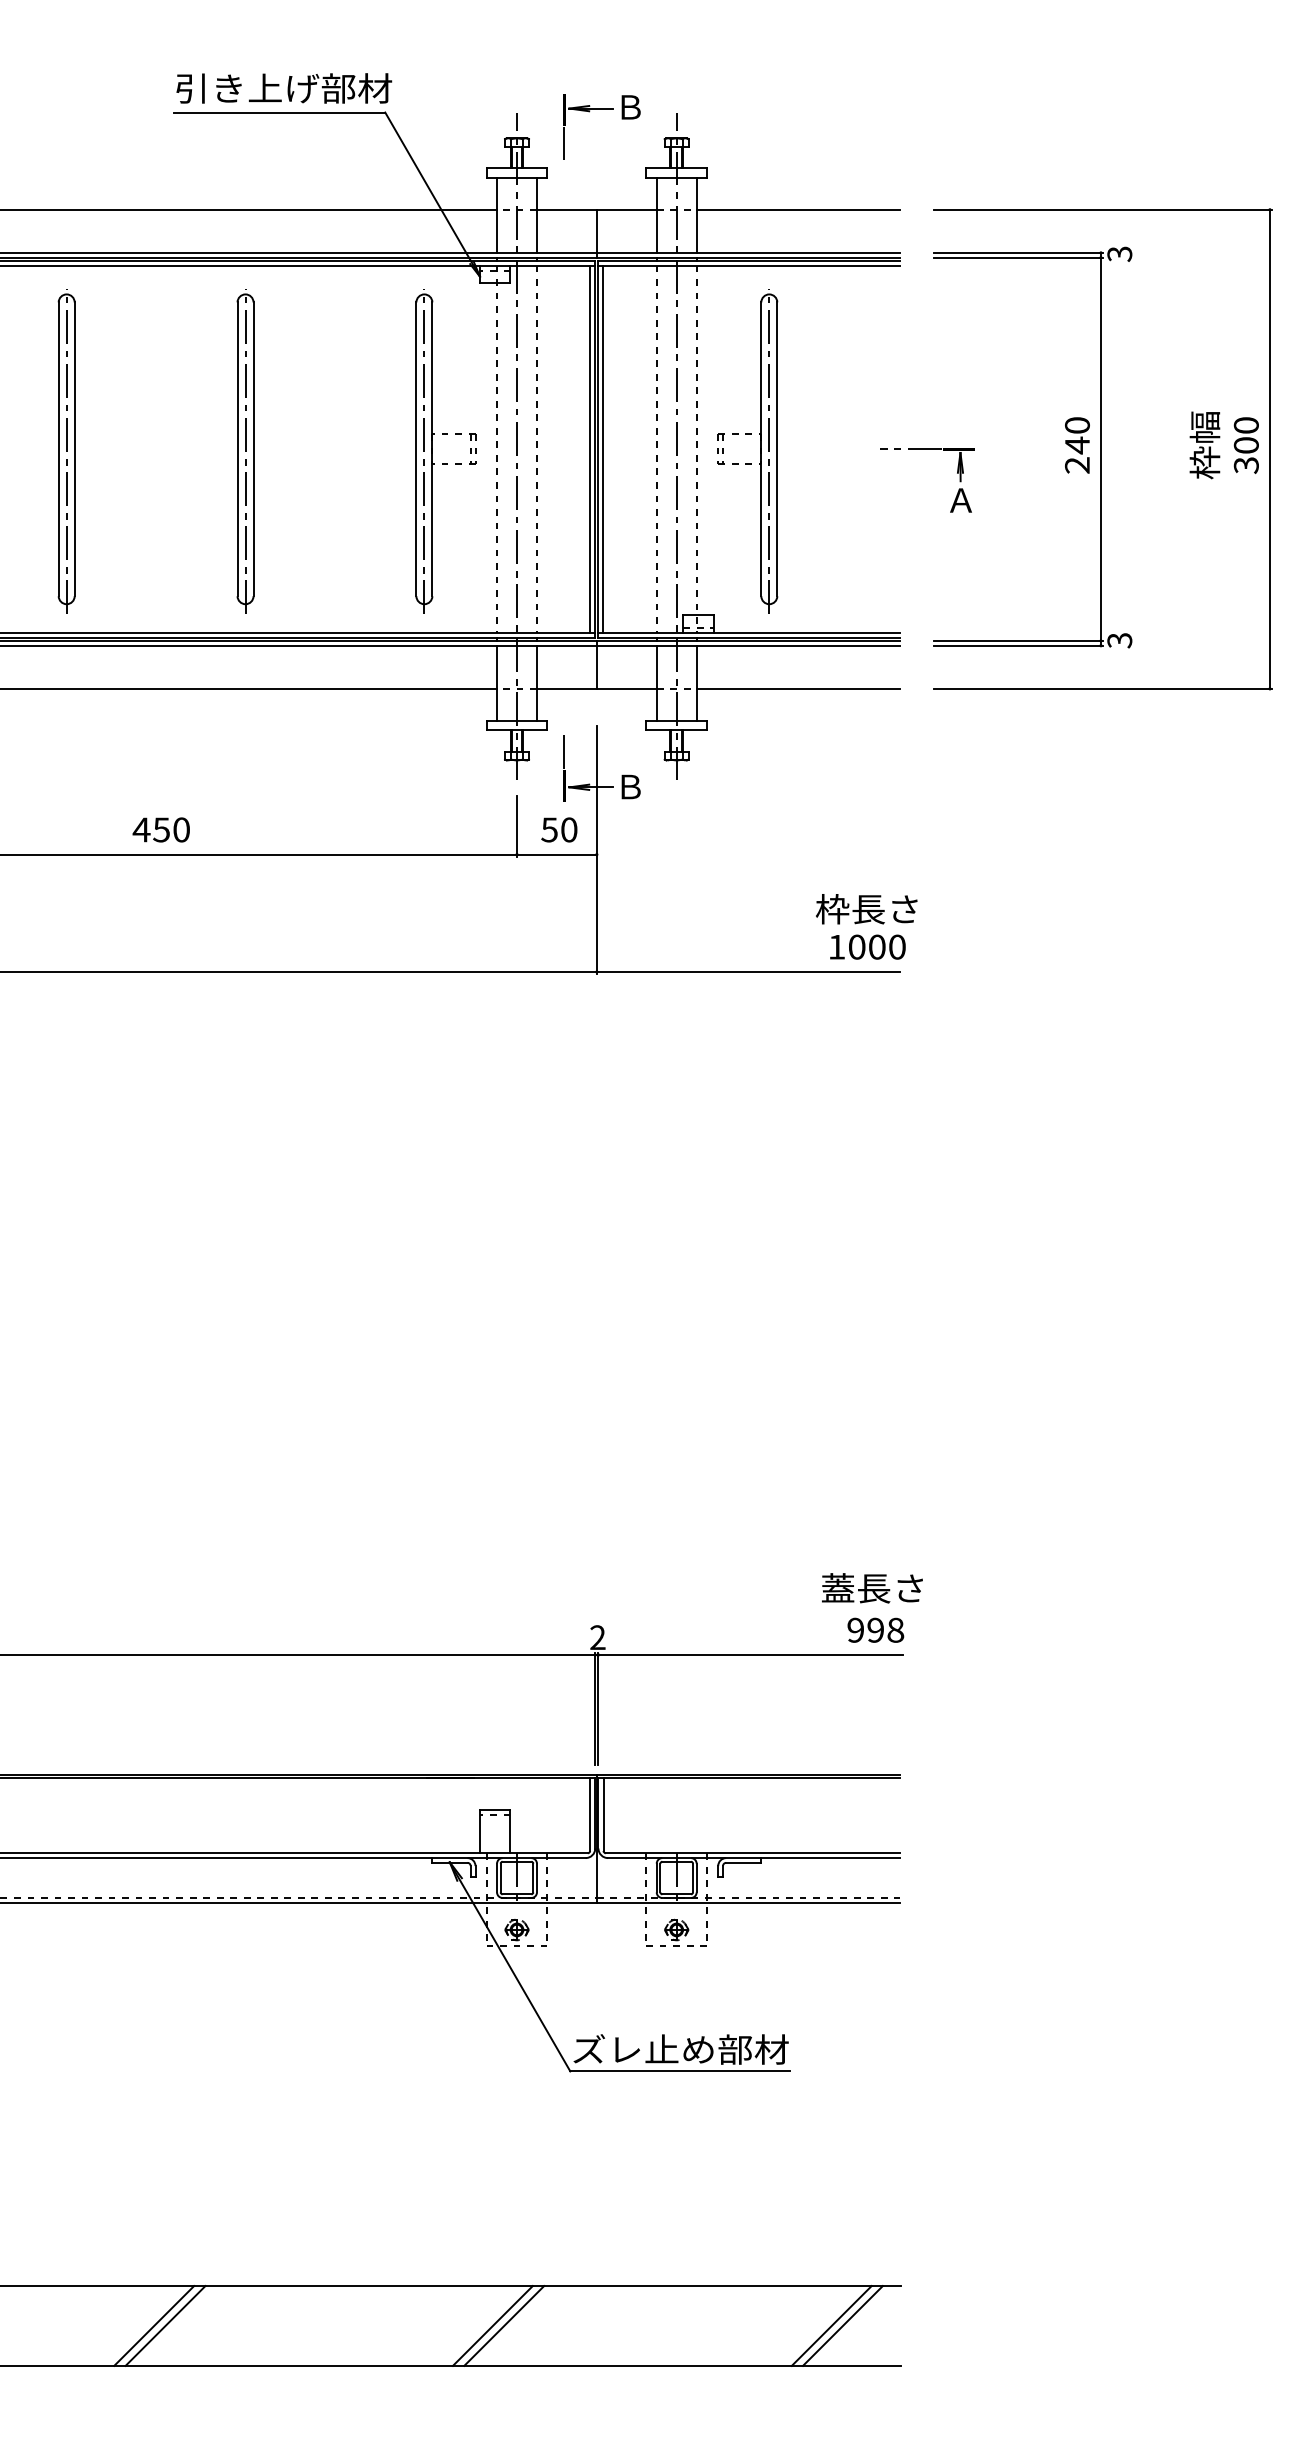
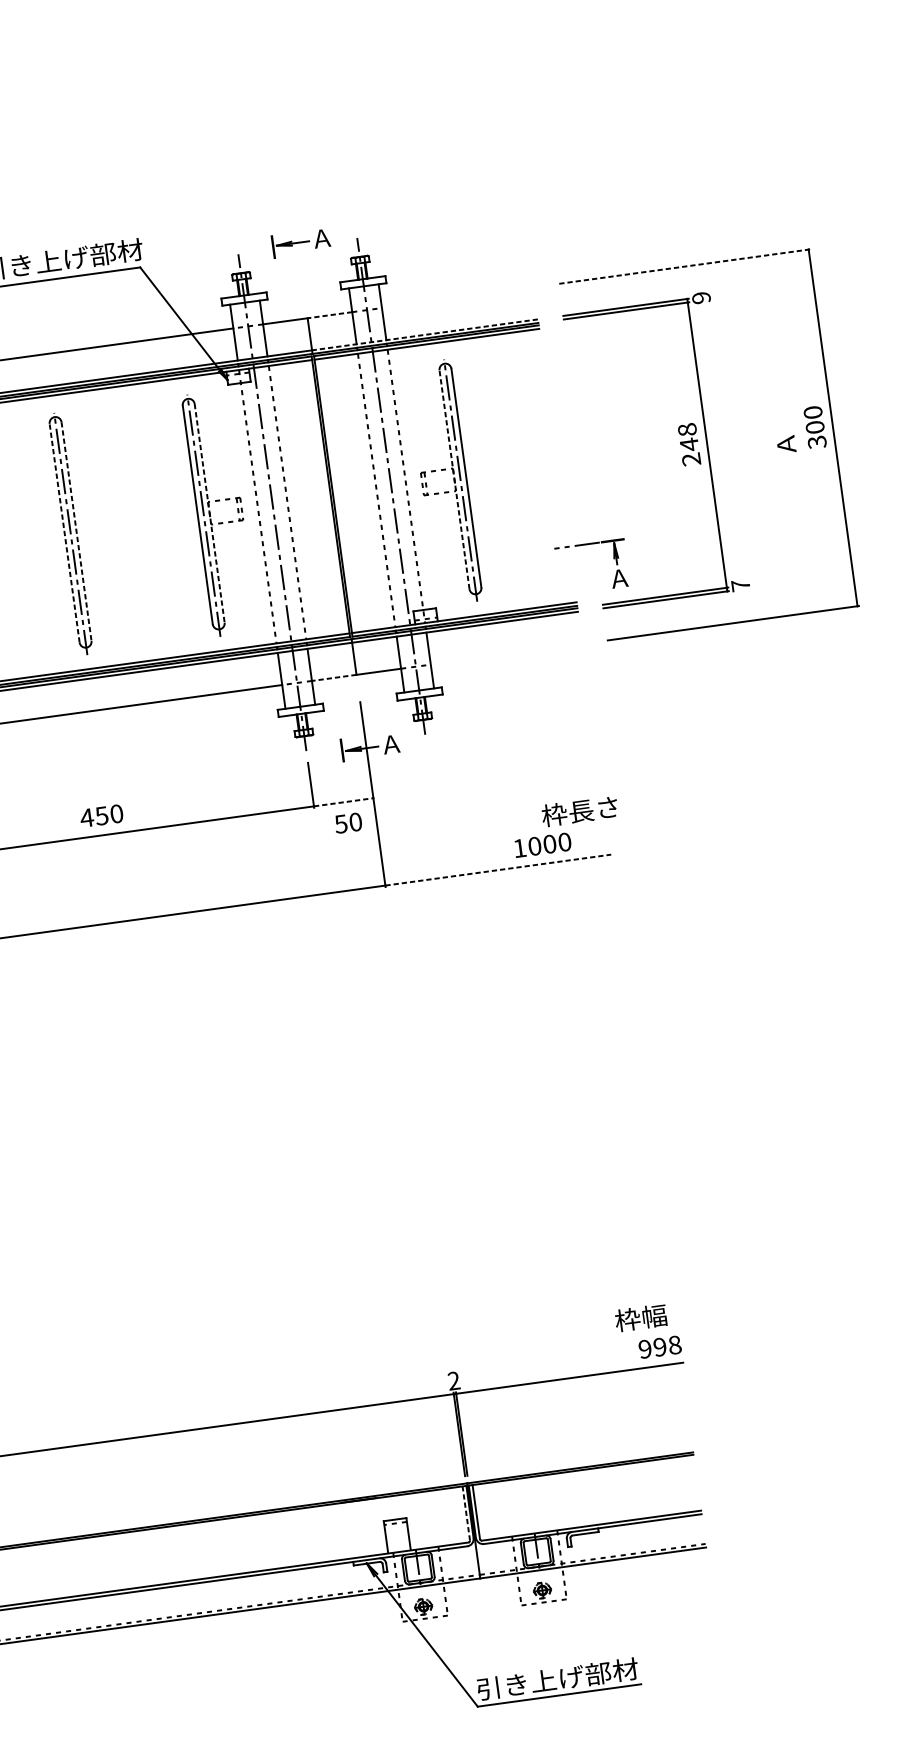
text: (630, 107) -> (322, 238), Ｂ -> Ａ
line: (564, 142) -> (276, 271), removed
line: (626, 209) -> (329, 315), solid -> dashed
line: (798, 209) -> (457, 297), removed
line: (1103, 209) -> (684, 266), solid -> dashed
line: (748, 252) -> (424, 334), solid -> dashed
text: (1119, 253) -> (701, 297), 3 -> 9
text: (1077, 425) -> (687, 429), 240 -> 248
text: (1204, 445) -> (784, 431), 枠幅 -> Ａ
line: (590, 448) -> (327, 496), removed
line: (603, 448) -> (336, 495), removed
line: (237, 449) -> (64, 533), solid -> dashed
line: (253, 449) -> (76, 531), solid -> dashed
line: (432, 449) -> (209, 513), solid -> dashed
line: (761, 449) -> (454, 479), solid -> dashed
part: (957, 473) -> (614, 558), moved
text: (1119, 640) -> (740, 585), 3 -> 7
line: (566, 688) -> (333, 677), solid -> dashed
line: (798, 688) -> (506, 654), removed
line: (564, 752) -> (338, 725), removed
text: (630, 786) -> (391, 744), Ｂ -> Ａ
text: (160, 829) -> (101, 815), moved
text: (559, 829) -> (348, 822), moved
line: (556, 854) -> (343, 802), solid -> dashed
text: (867, 946) -> (542, 844), moved
line: (748, 971) -> (498, 869), solid -> dashed
text: (871, 1588) -> (652, 1316), 蓋長さ -> 枠幅
line: (590, 1814) -> (466, 1513), solid -> dashed
text: (644, 2049) -> (530, 1682), ズレ止め部材 -> 引き上げ部材

